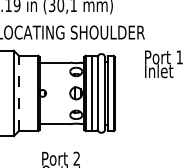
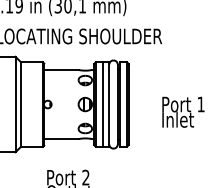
text: (163, 64) -> (182, 112), moved
line: (18, 93) -> (20, 104), dashed -> solid

